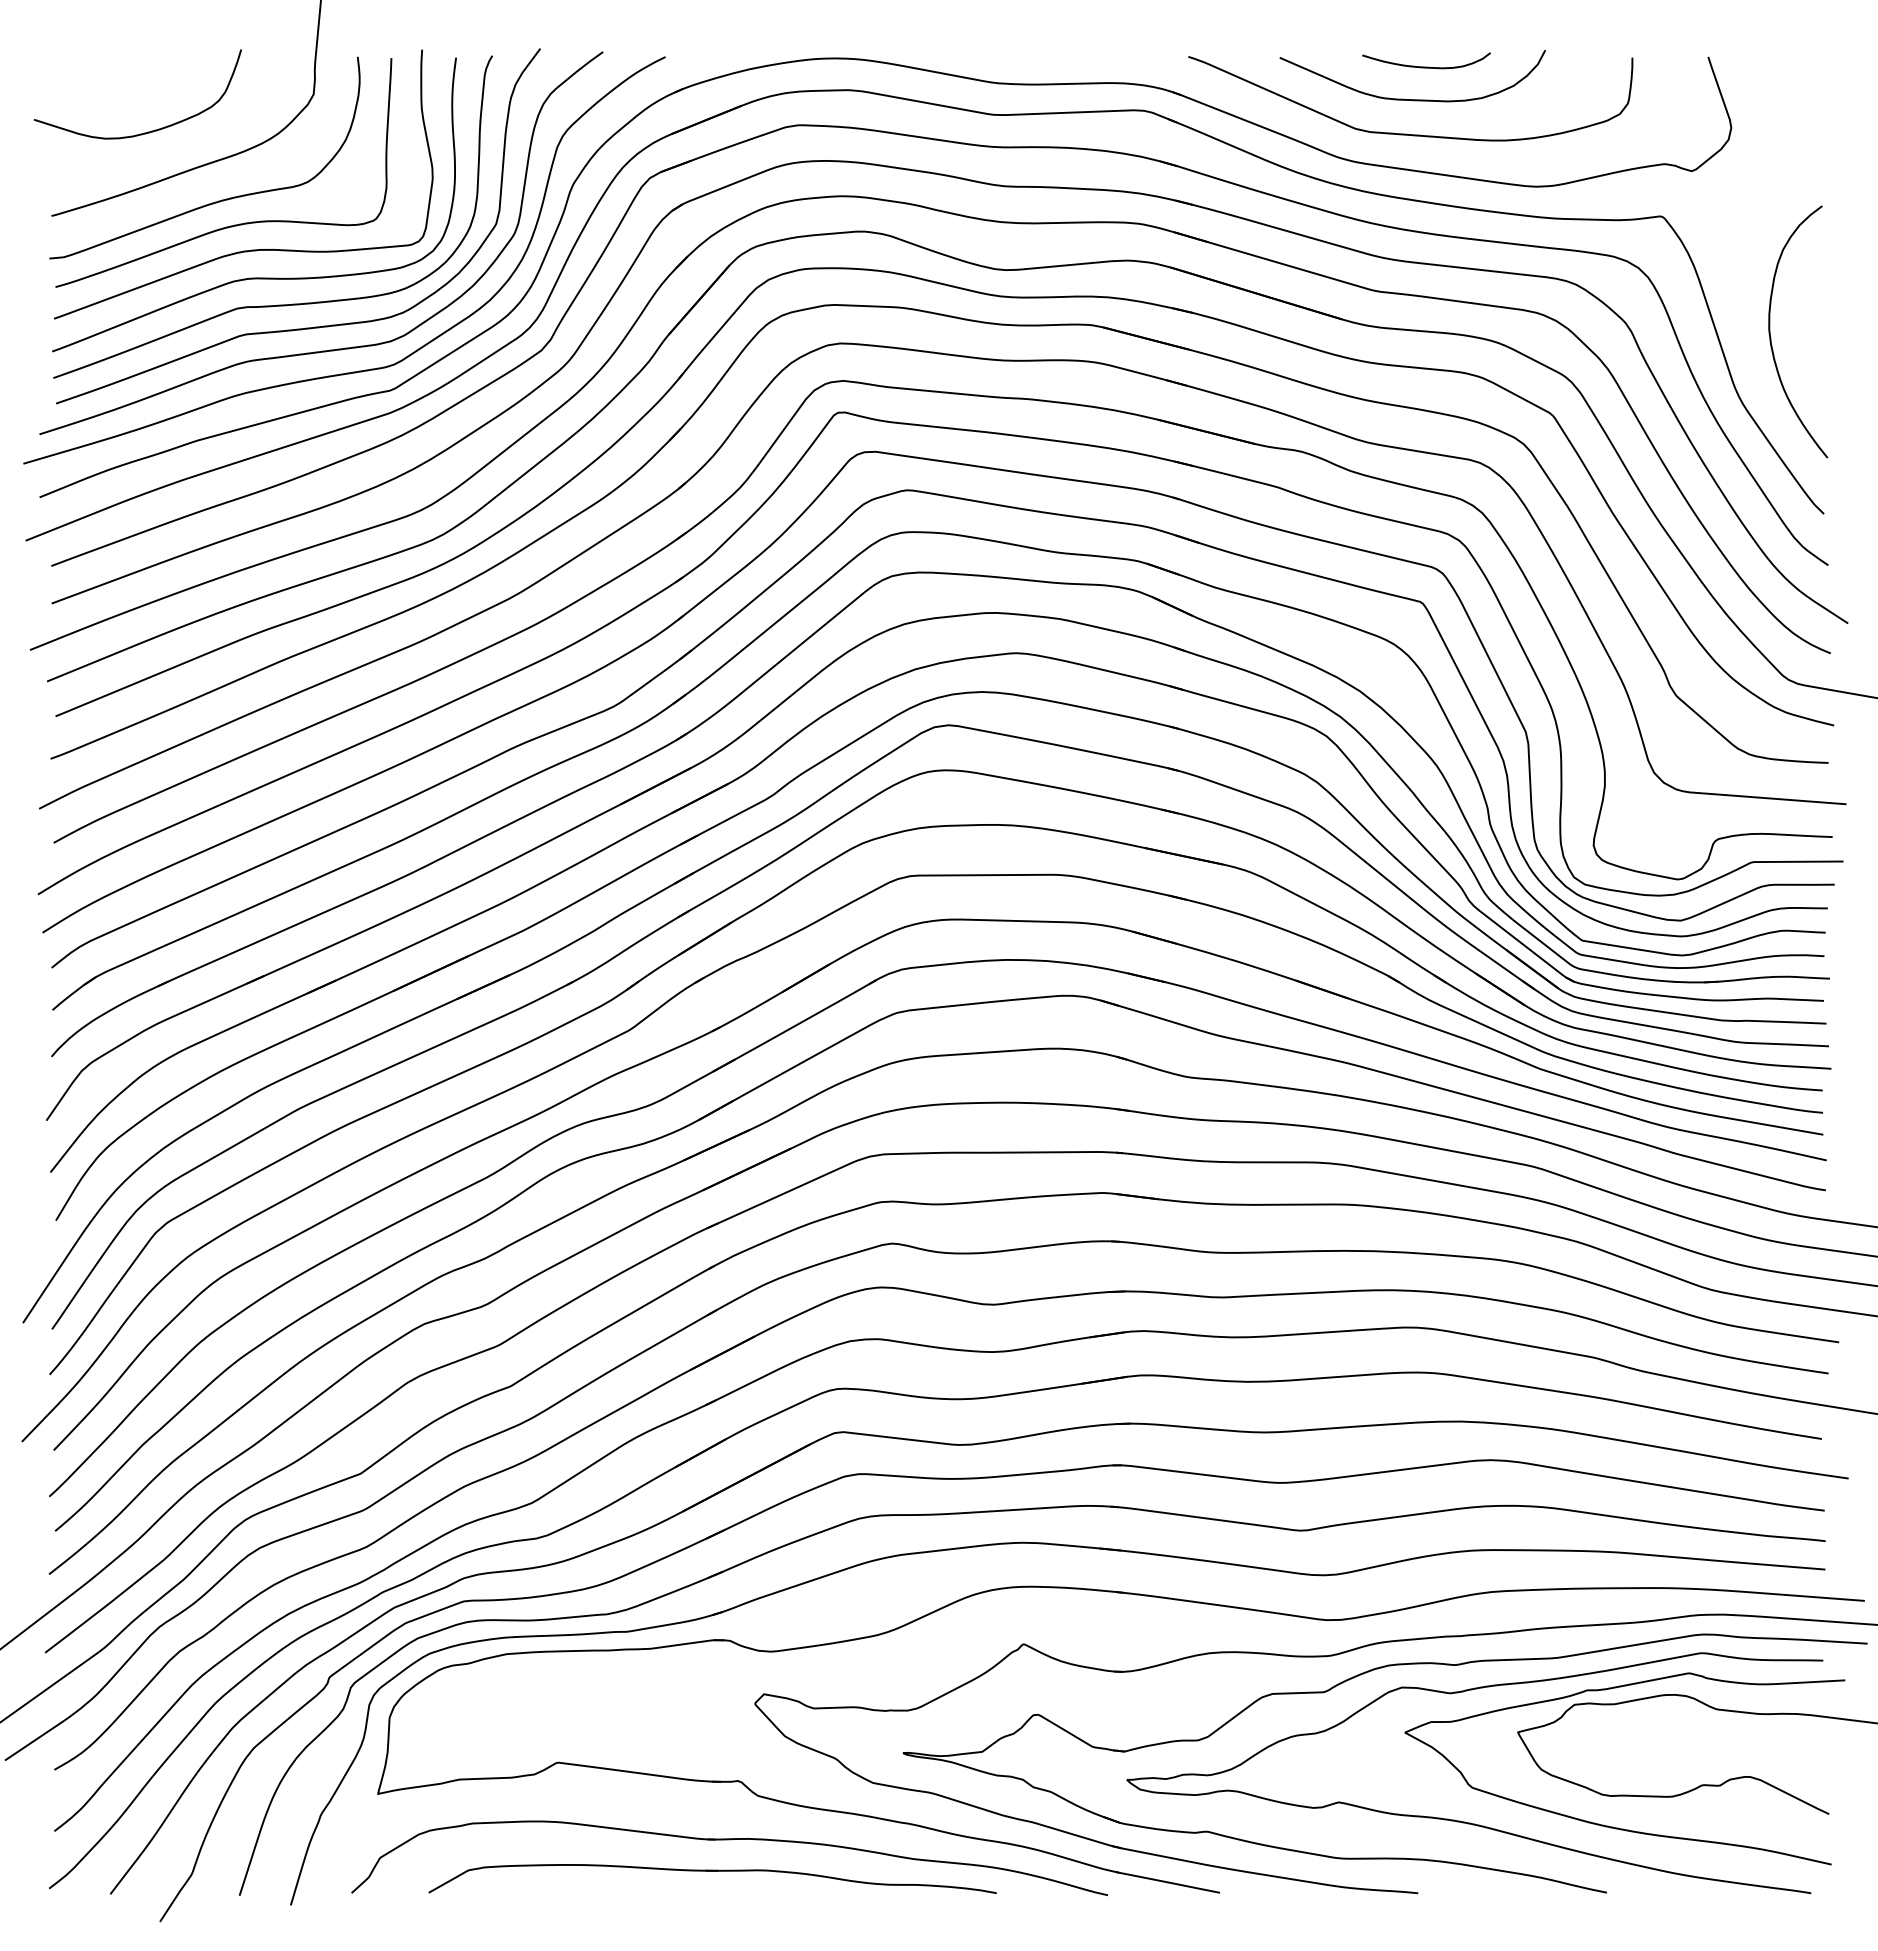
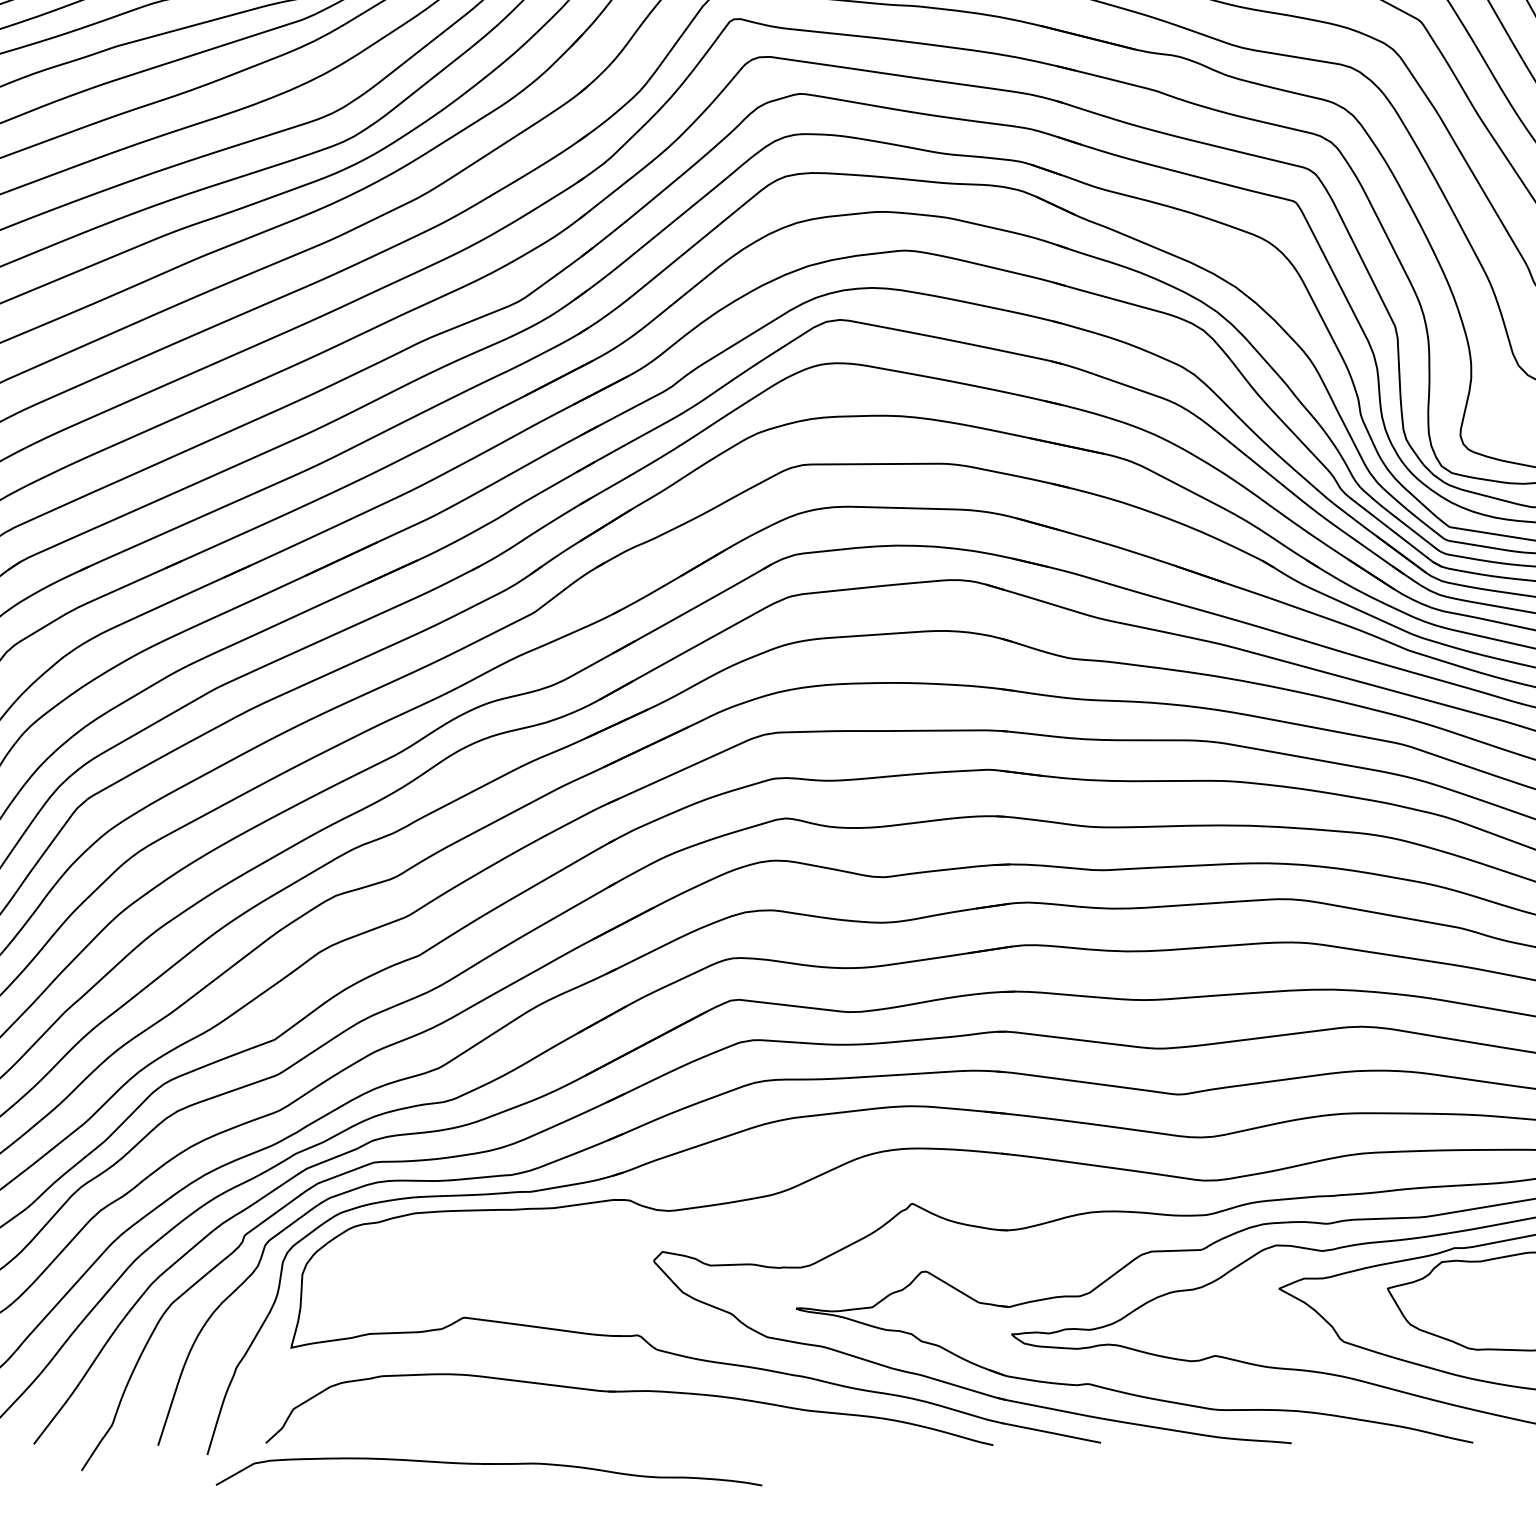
part: (712, 1871) -> (488, 1464), moved

